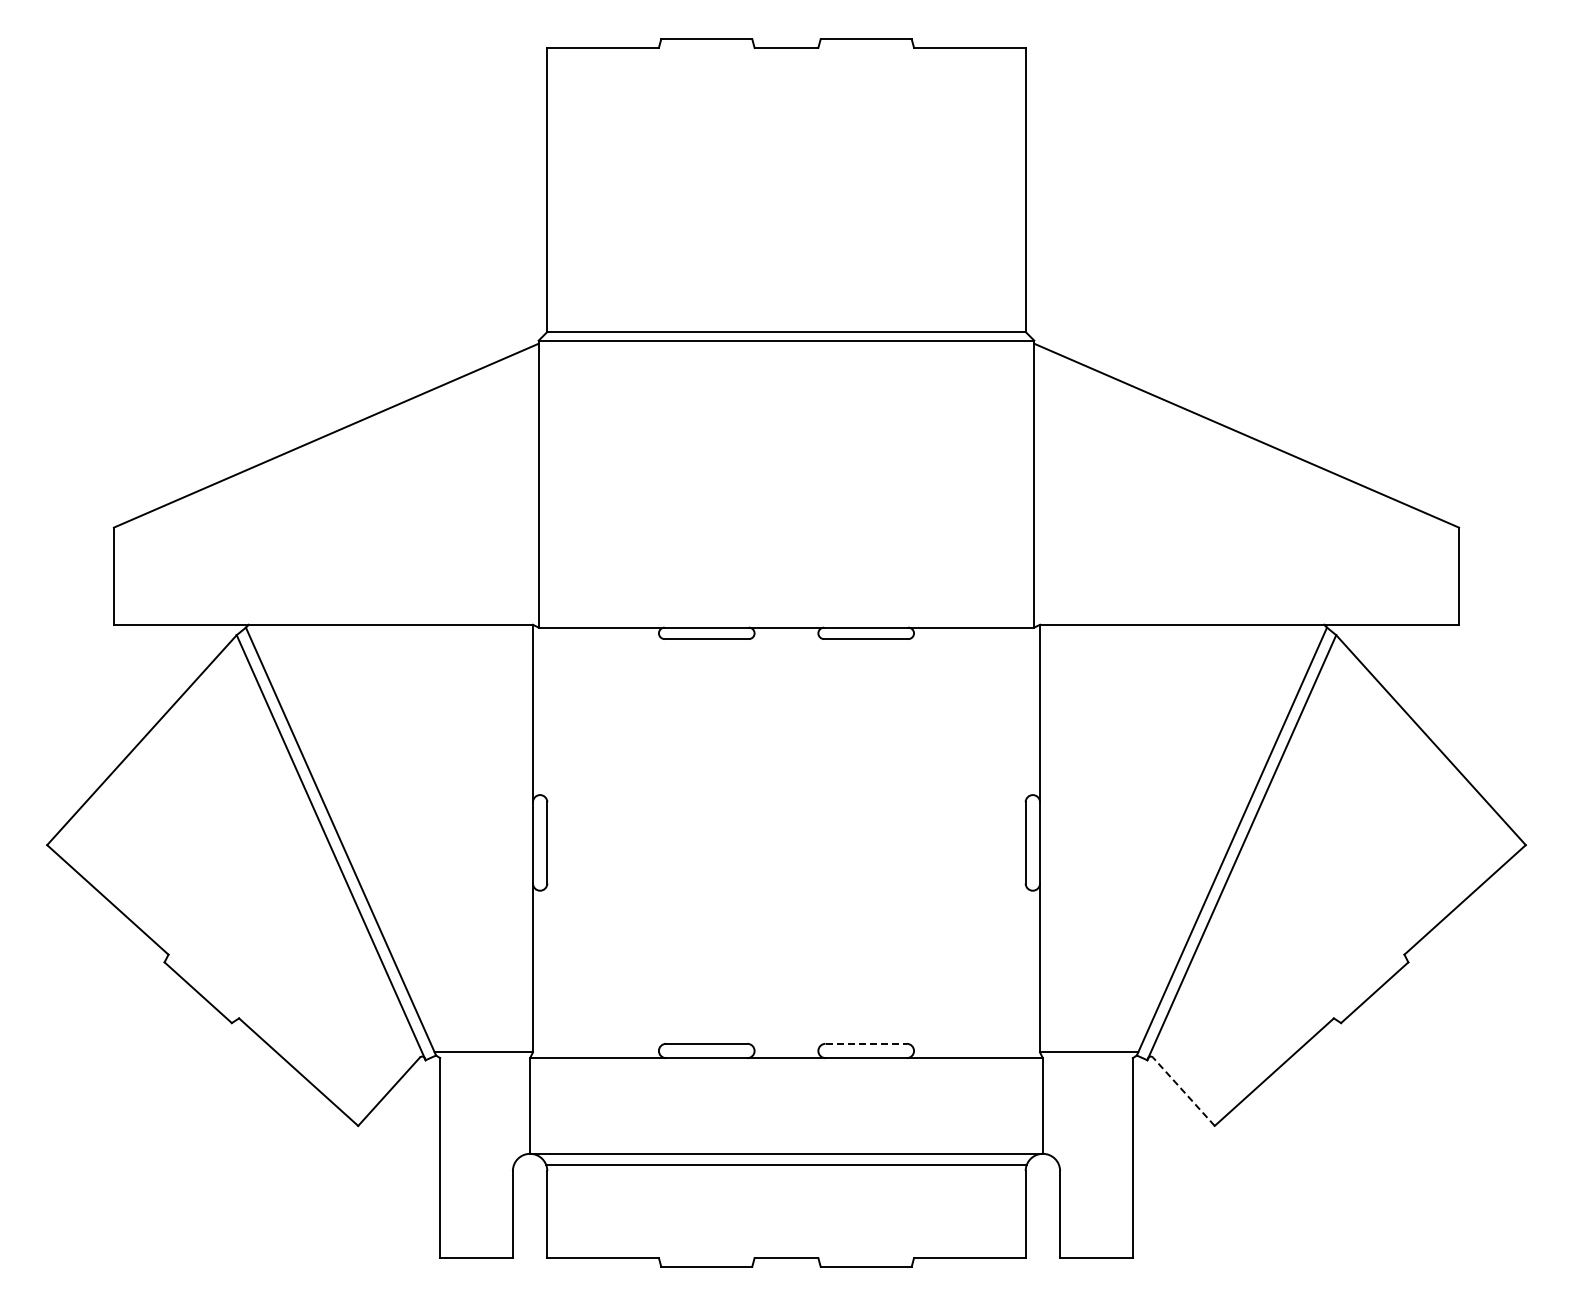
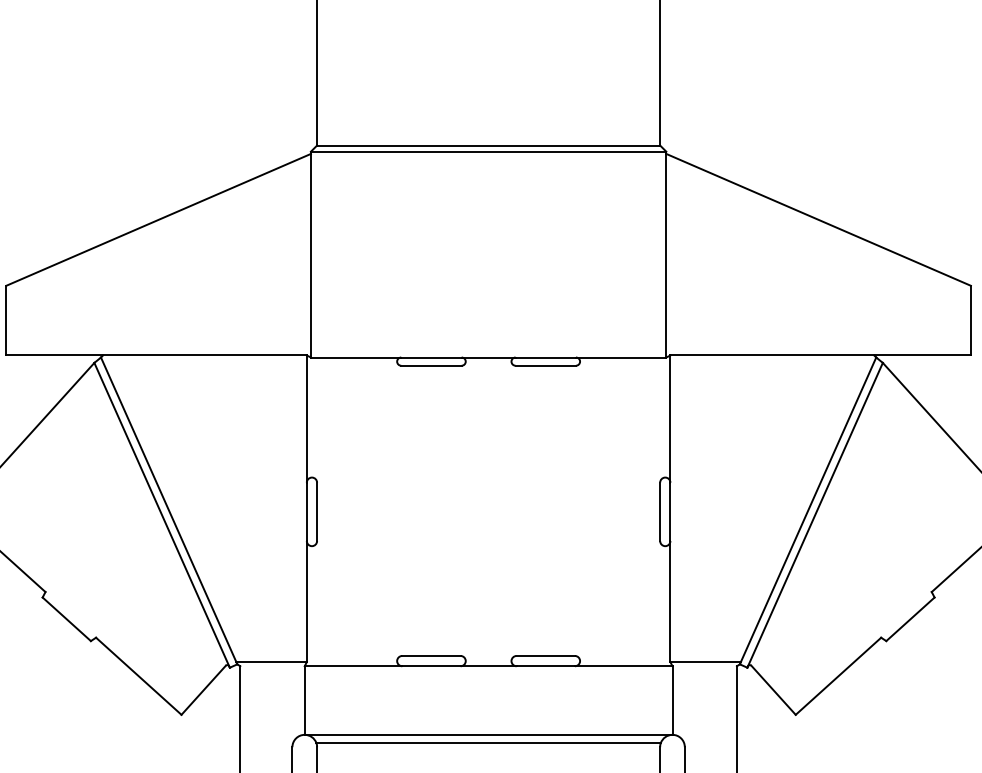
line: (866, 1043) -> (546, 655), dashed -> solid
line: (1183, 1091) -> (773, 690), dashed -> solid

